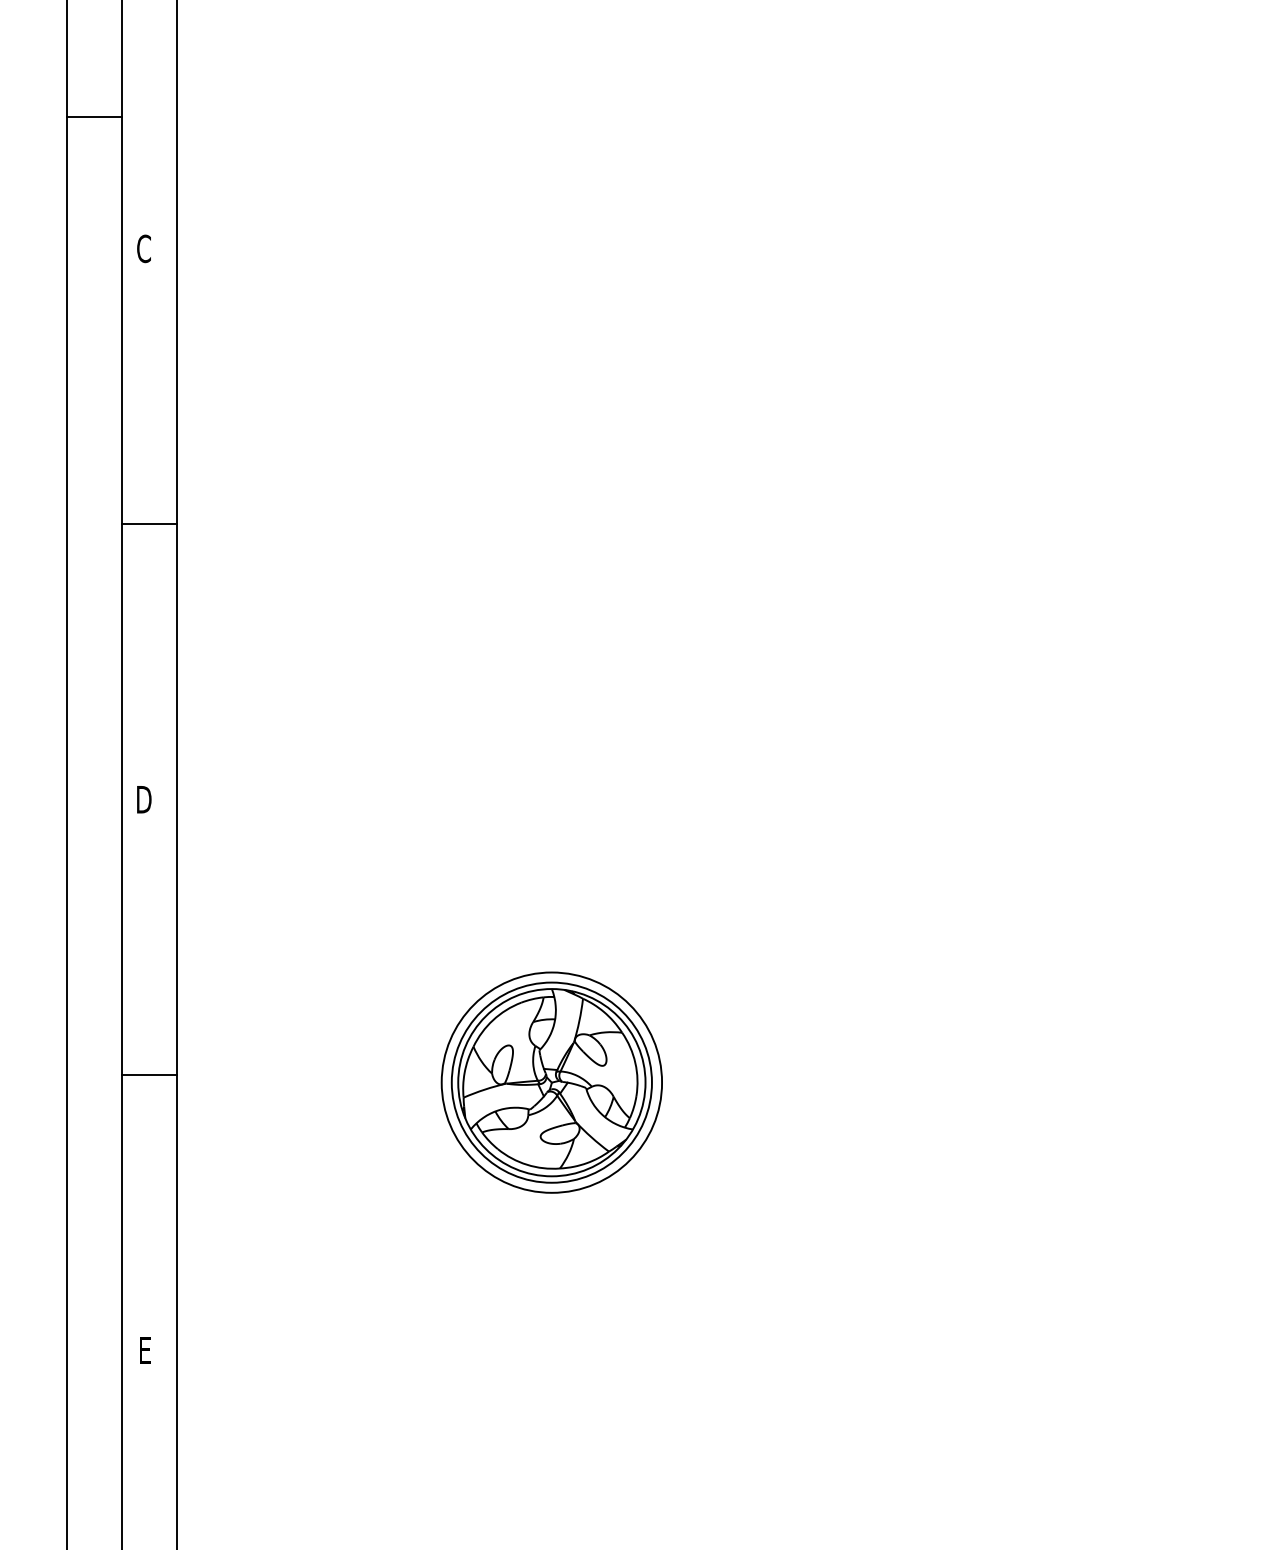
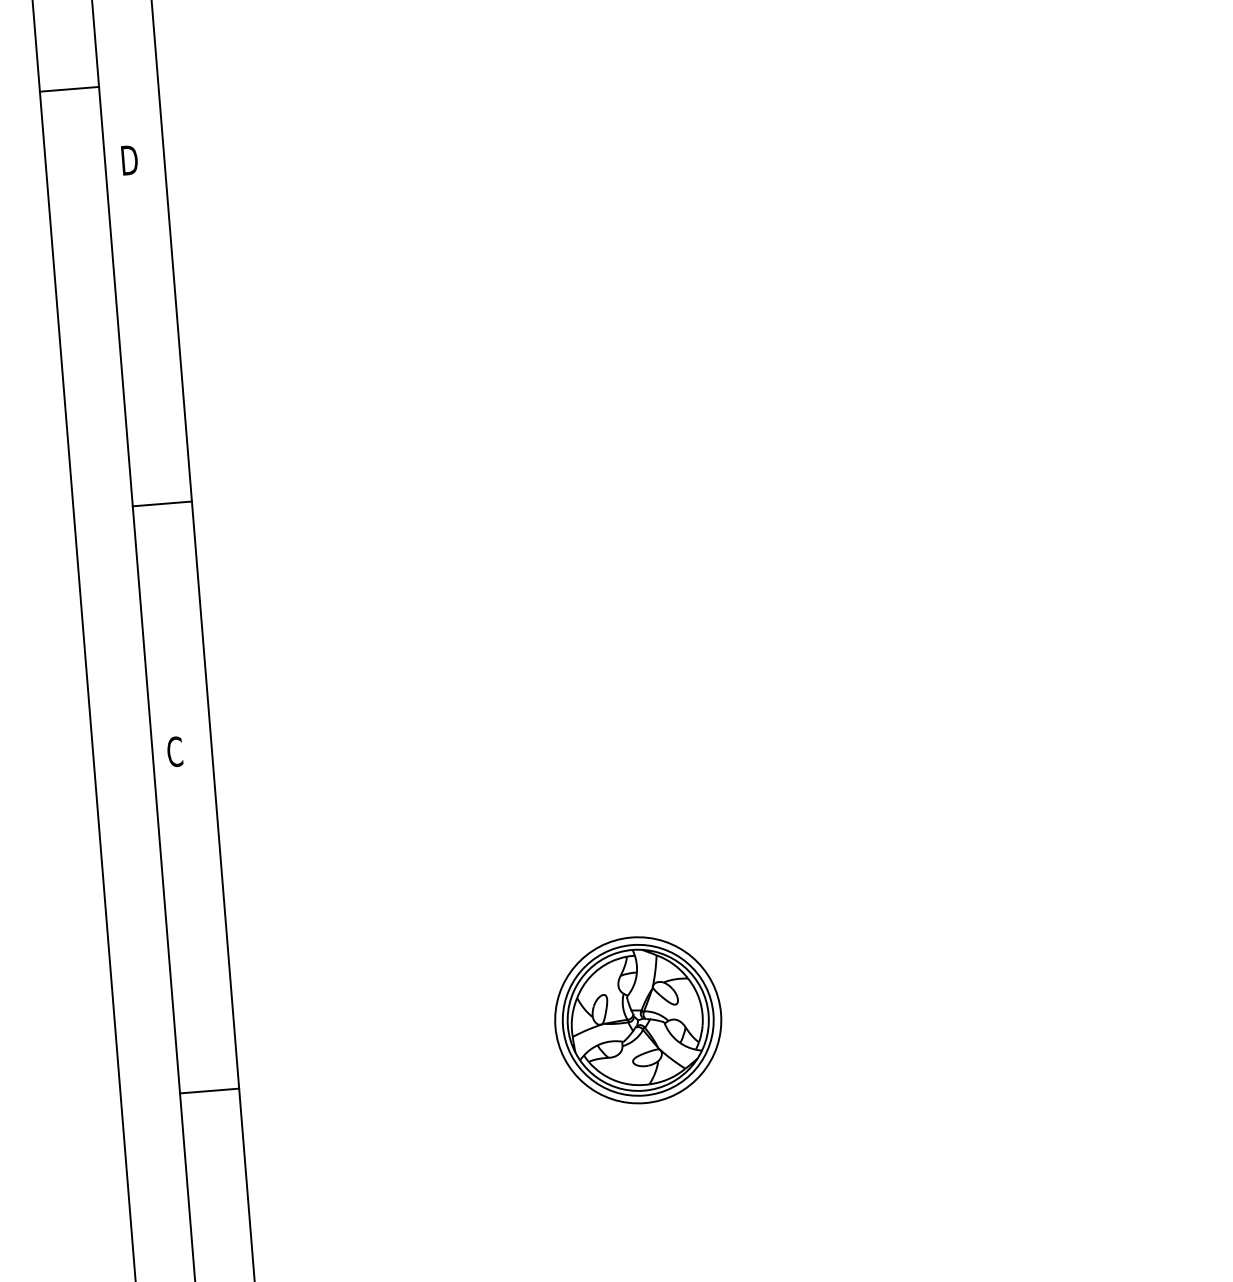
line: (94, 116) -> (69, 89), moved
text: (144, 248) -> (128, 159), C -> D
line: (149, 524) -> (162, 504), moved
text: (143, 799) -> (175, 751), D -> C
line: (149, 1075) -> (209, 1091), moved
part: (551, 1082) -> (637, 1020), size x0.7

